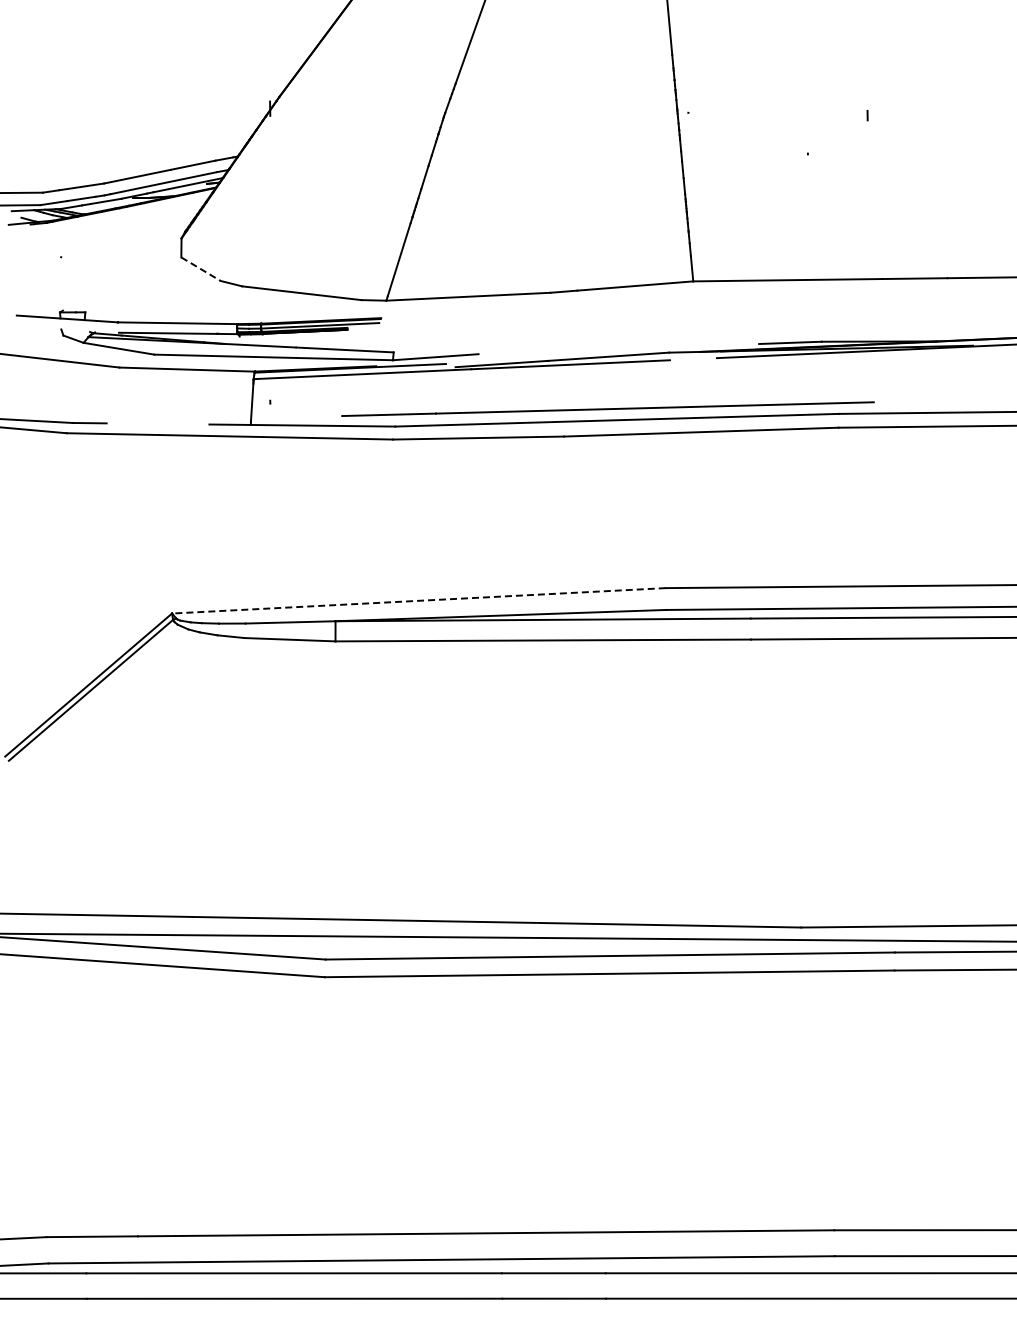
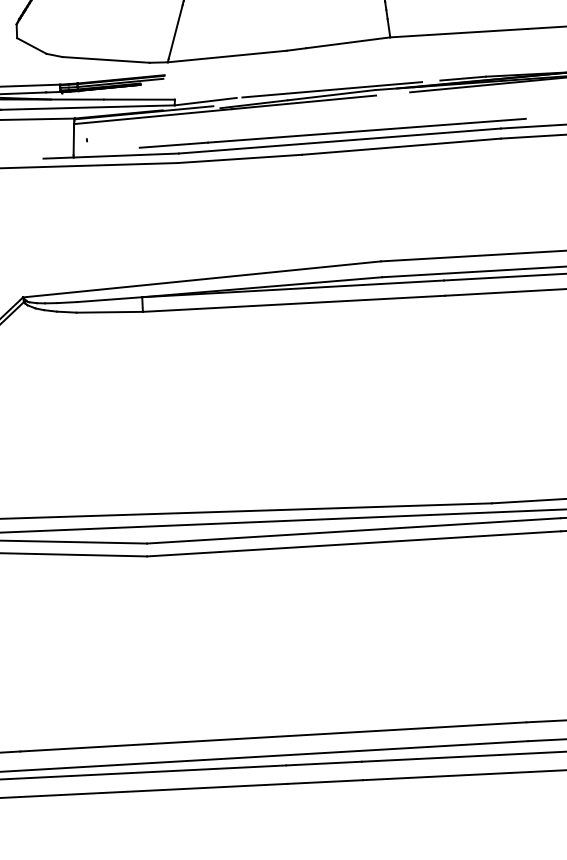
line: (201, 269) -> (32, 46), dashed -> solid
line: (609, 348) -> (331, 89), added
line: (418, 600) -> (201, 279), dashed -> solid

